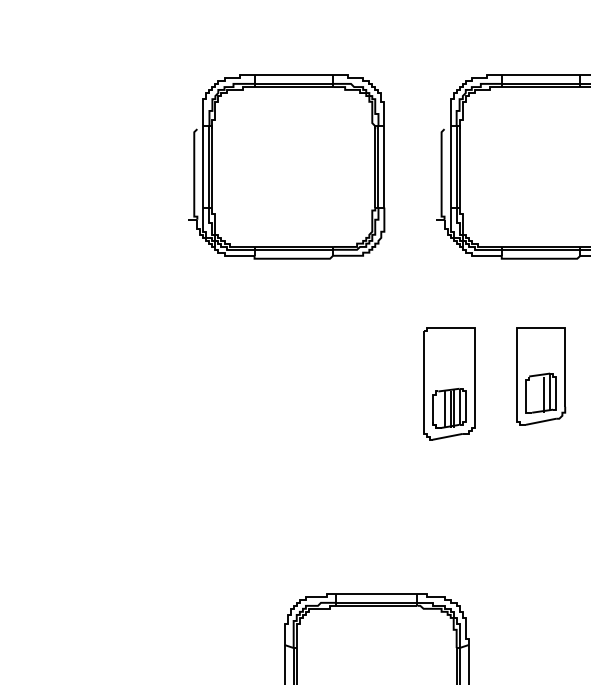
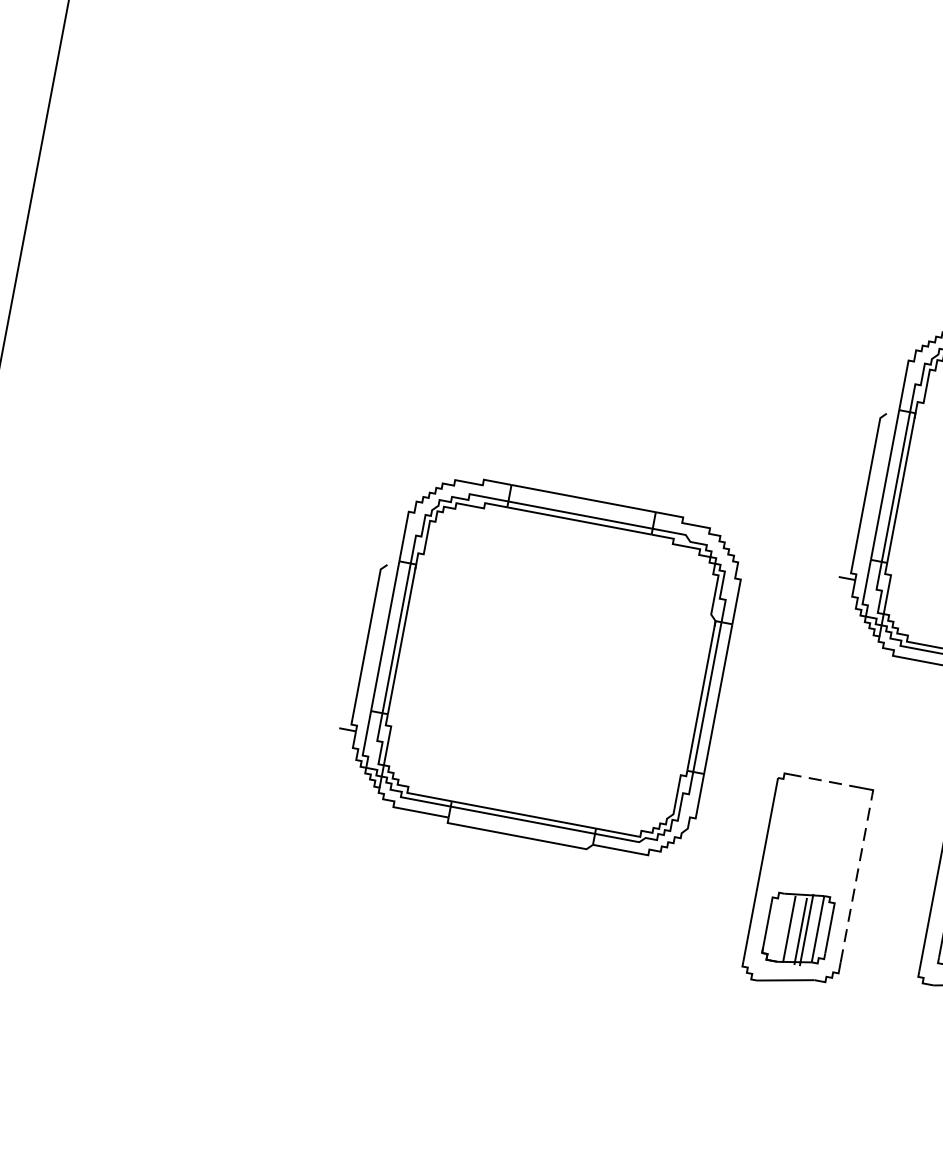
part: (286, 166) -> (538, 664), moved
line: (449, 328) -> (826, 781), solid -> dashed
line: (474, 376) -> (855, 878), solid -> dashed

